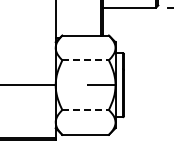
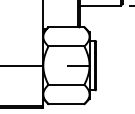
line: (86, 60) -> (67, 46), dashed -> solid
line: (86, 110) -> (67, 85), dashed -> solid

